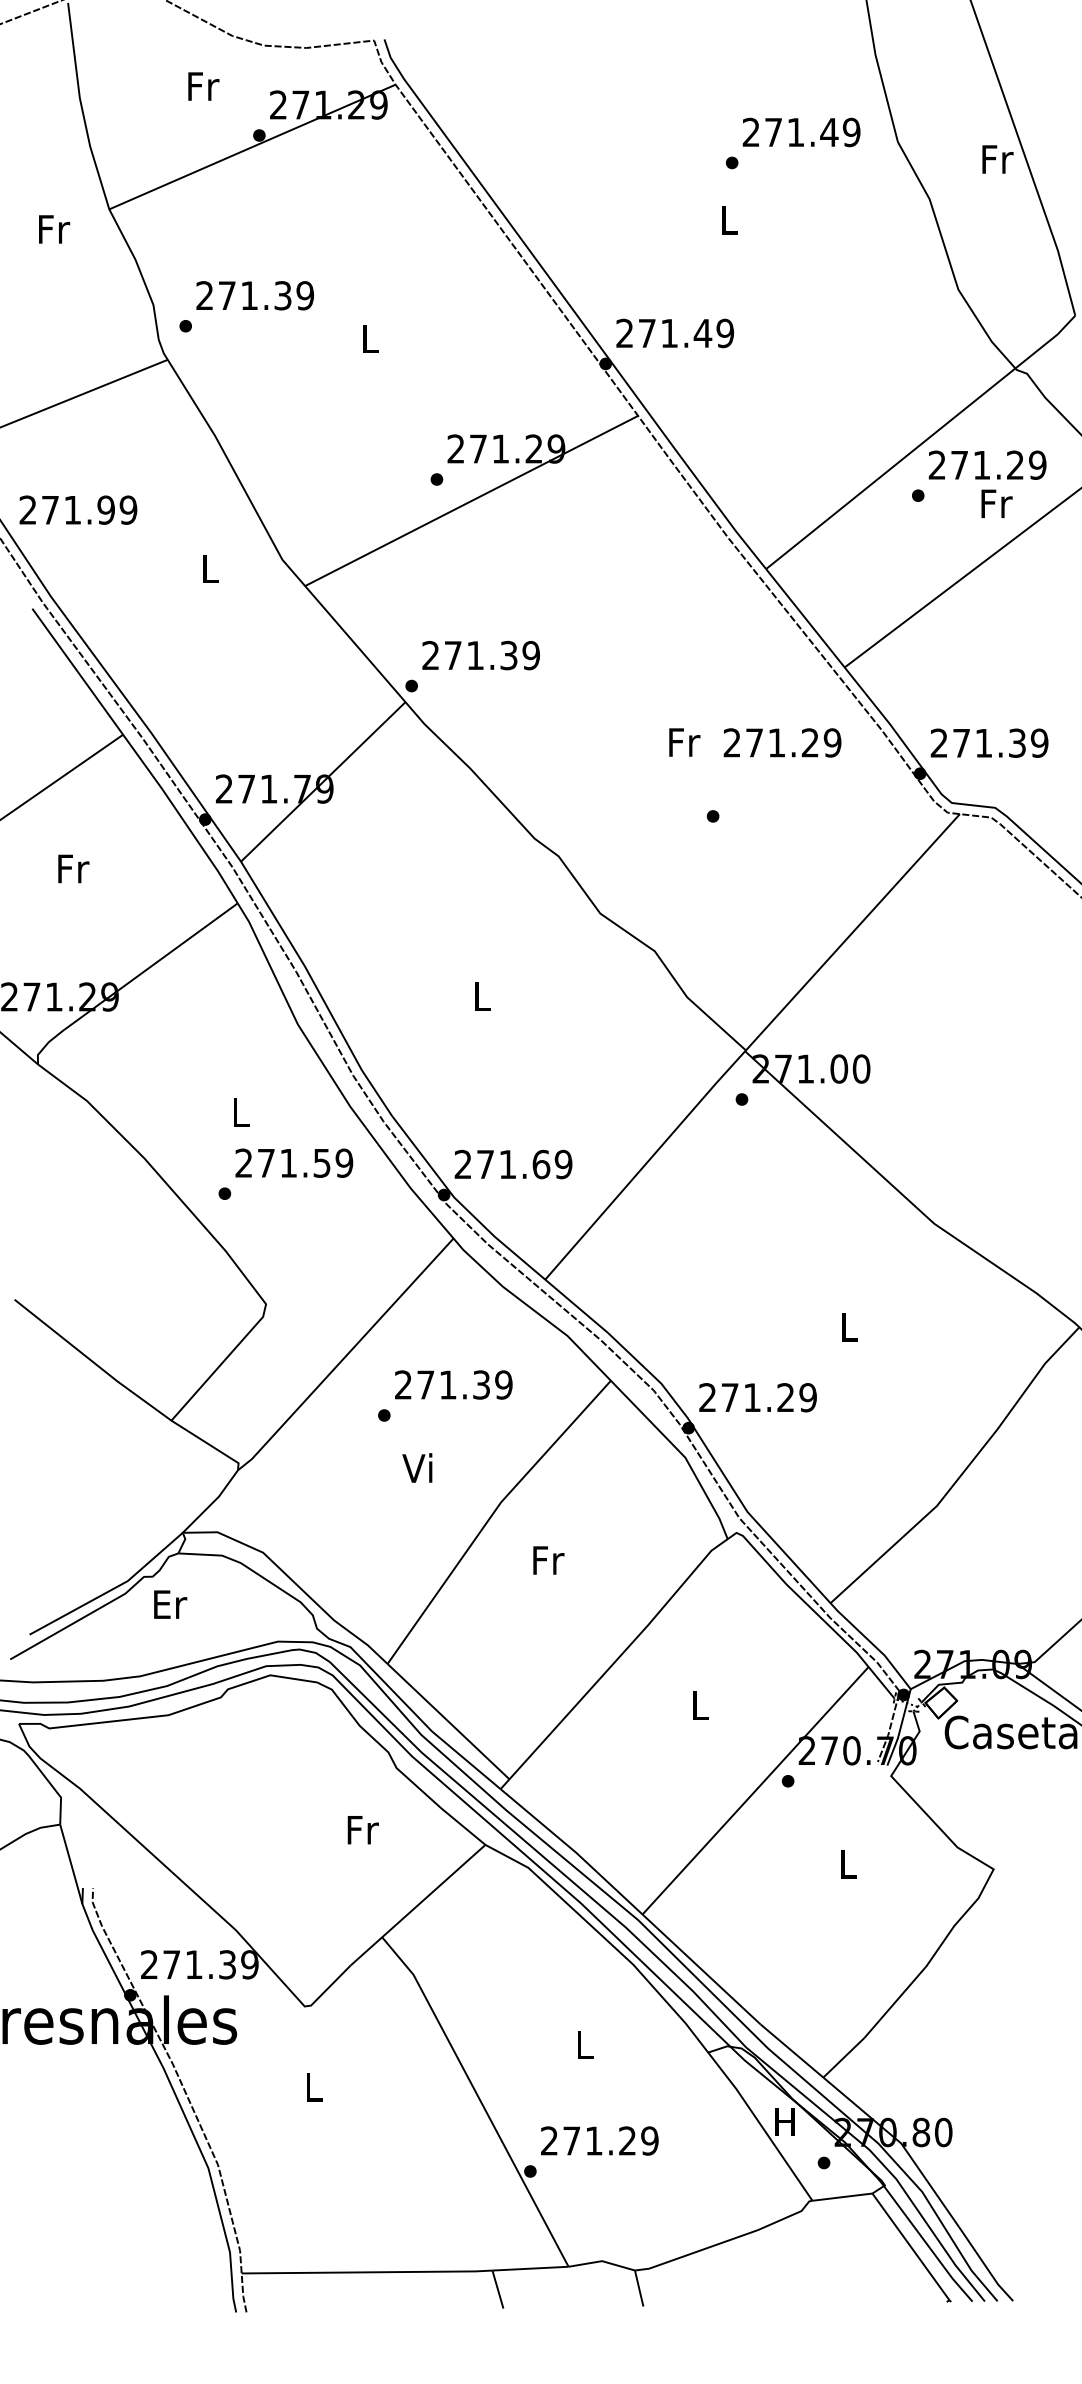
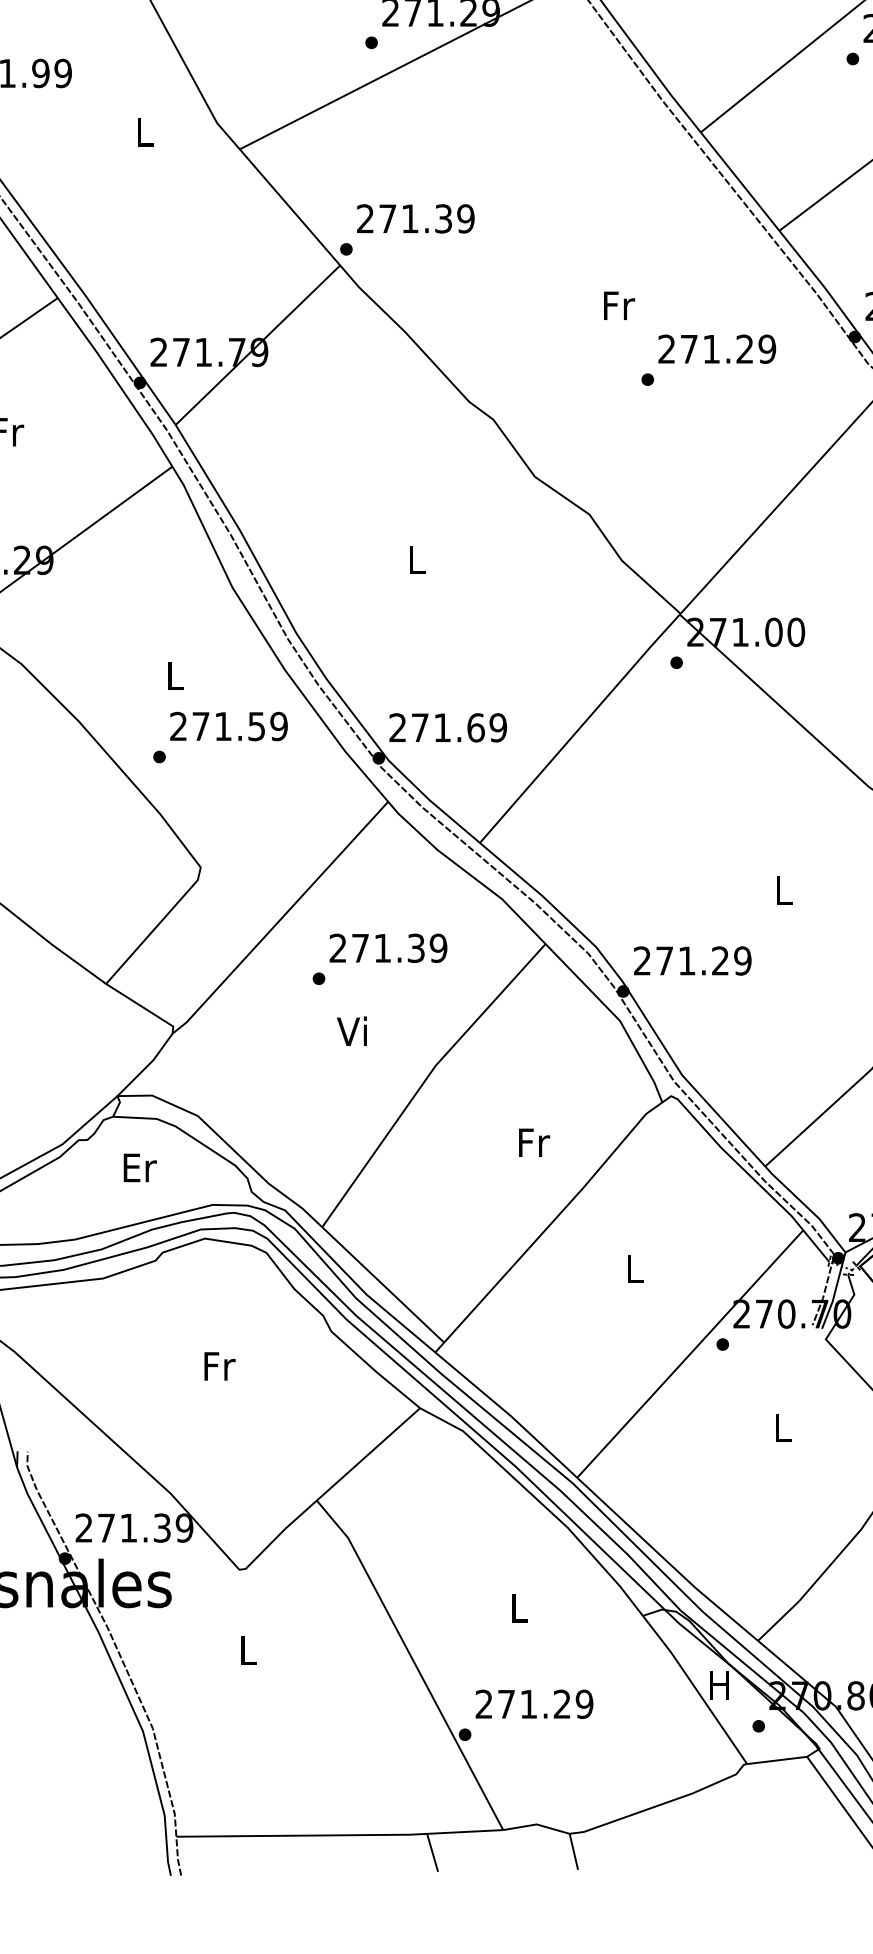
text: (782, 742) -> (717, 348), moved
text: (548, 1560) -> (534, 1142), moved
text: (170, 1604) -> (140, 1167), moved
text: (362, 1830) -> (219, 1366), moved

